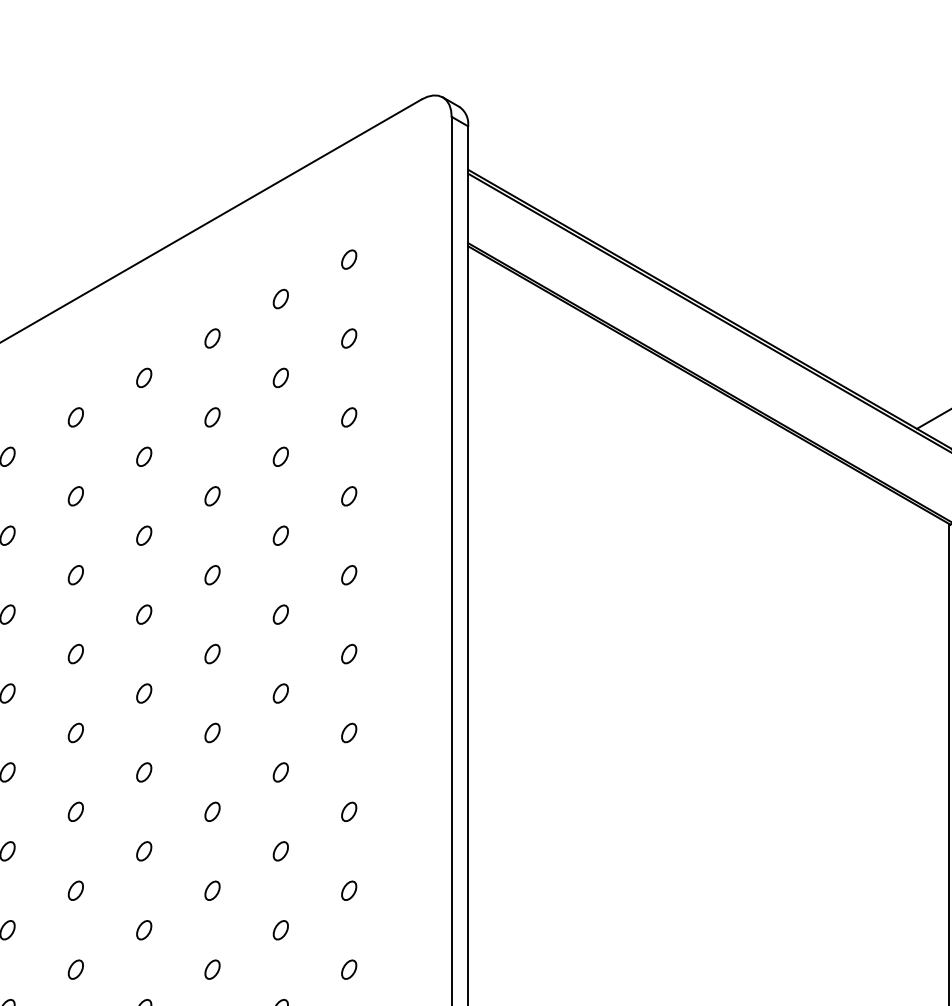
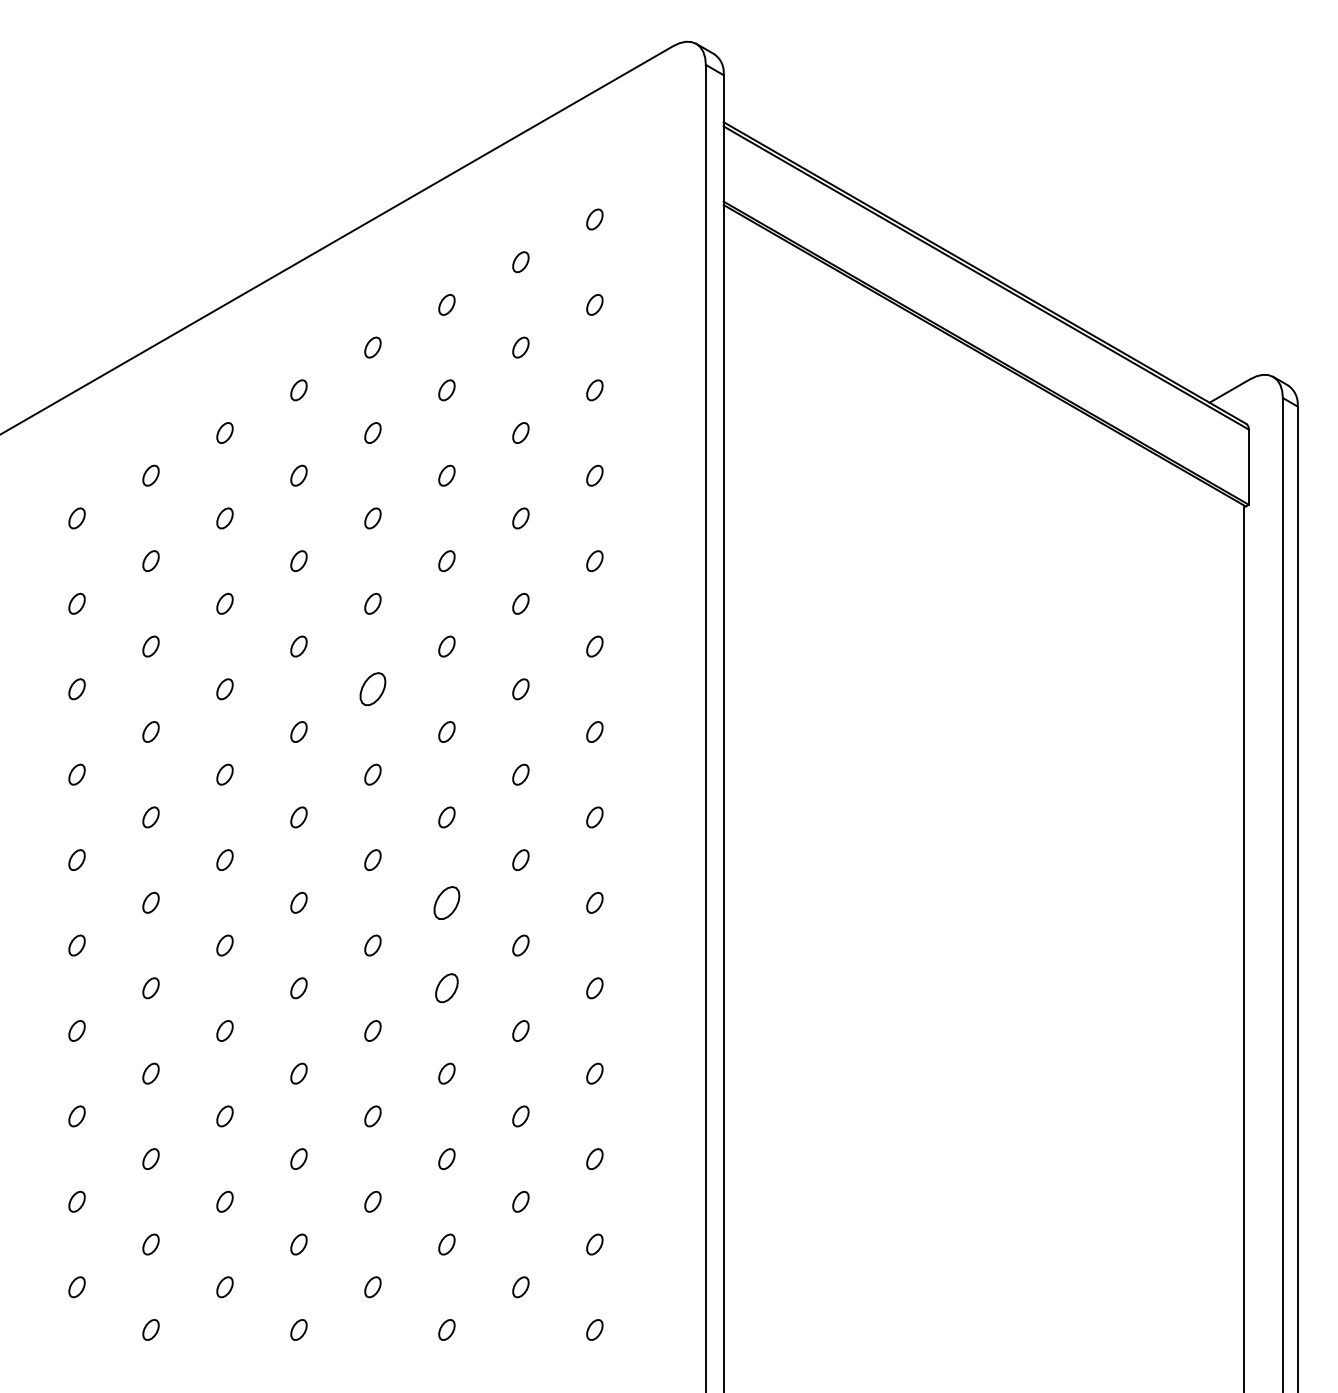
part: (143, 693) -> (372, 689), size x1.6
part: (212, 890) -> (446, 902), size x1.6
part: (212, 969) -> (446, 988), size x1.4

